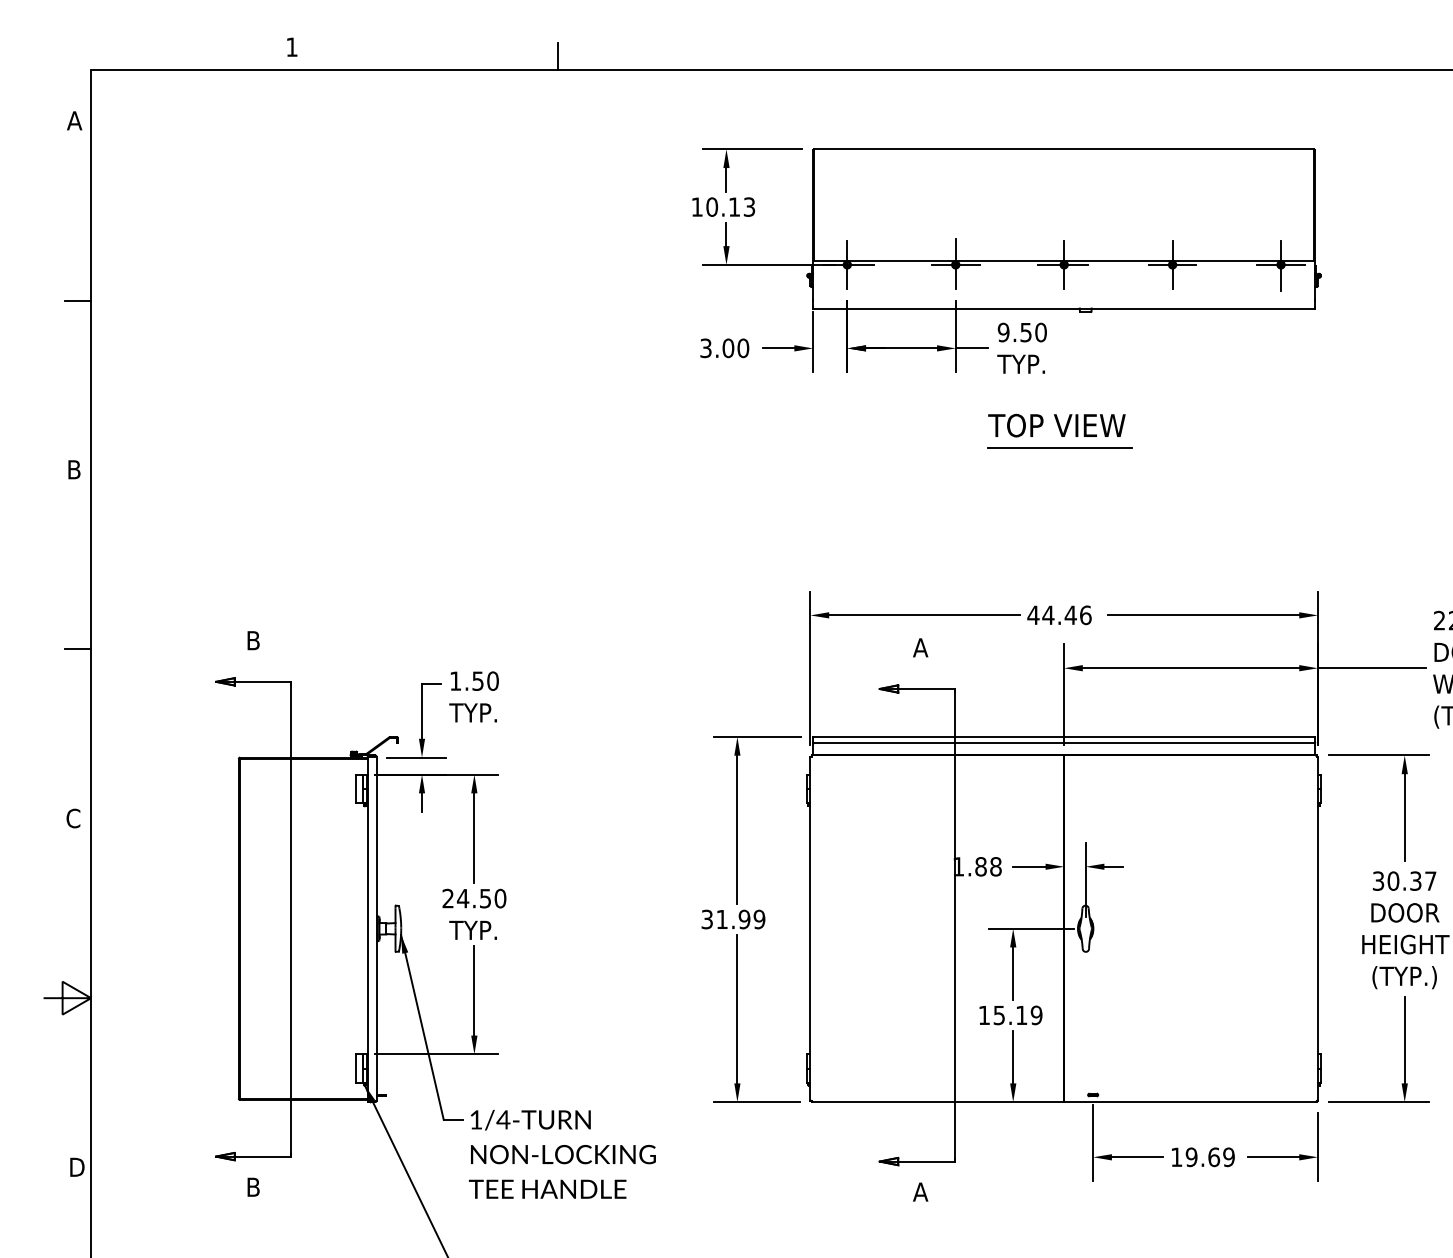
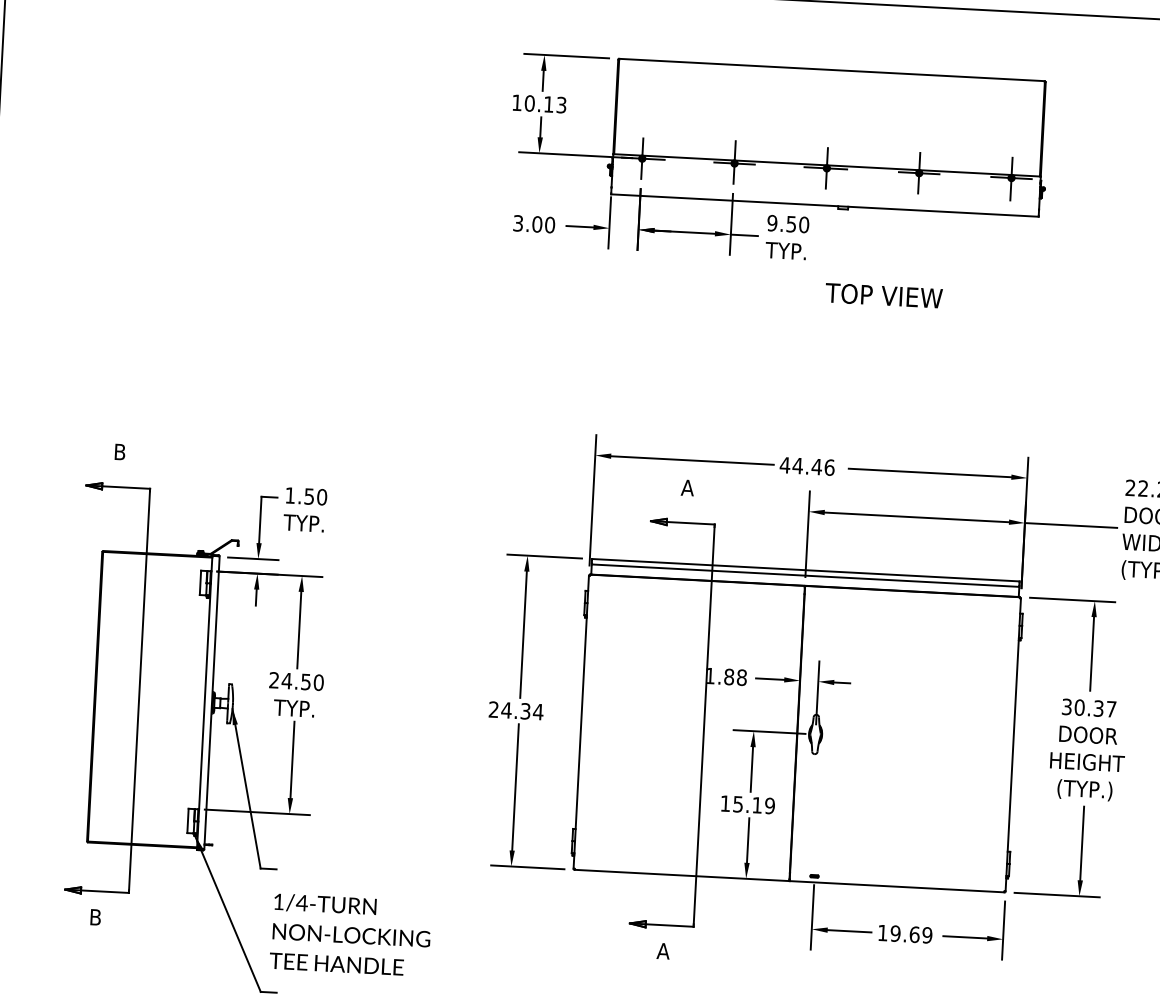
text: (1056, 425) -> (883, 295), moved
line: (1060, 448) -> (815, 324), removed
text: (733, 919) -> (516, 710), 31.99 -> 24.34
text: (562, 1153) -> (350, 934), moved

